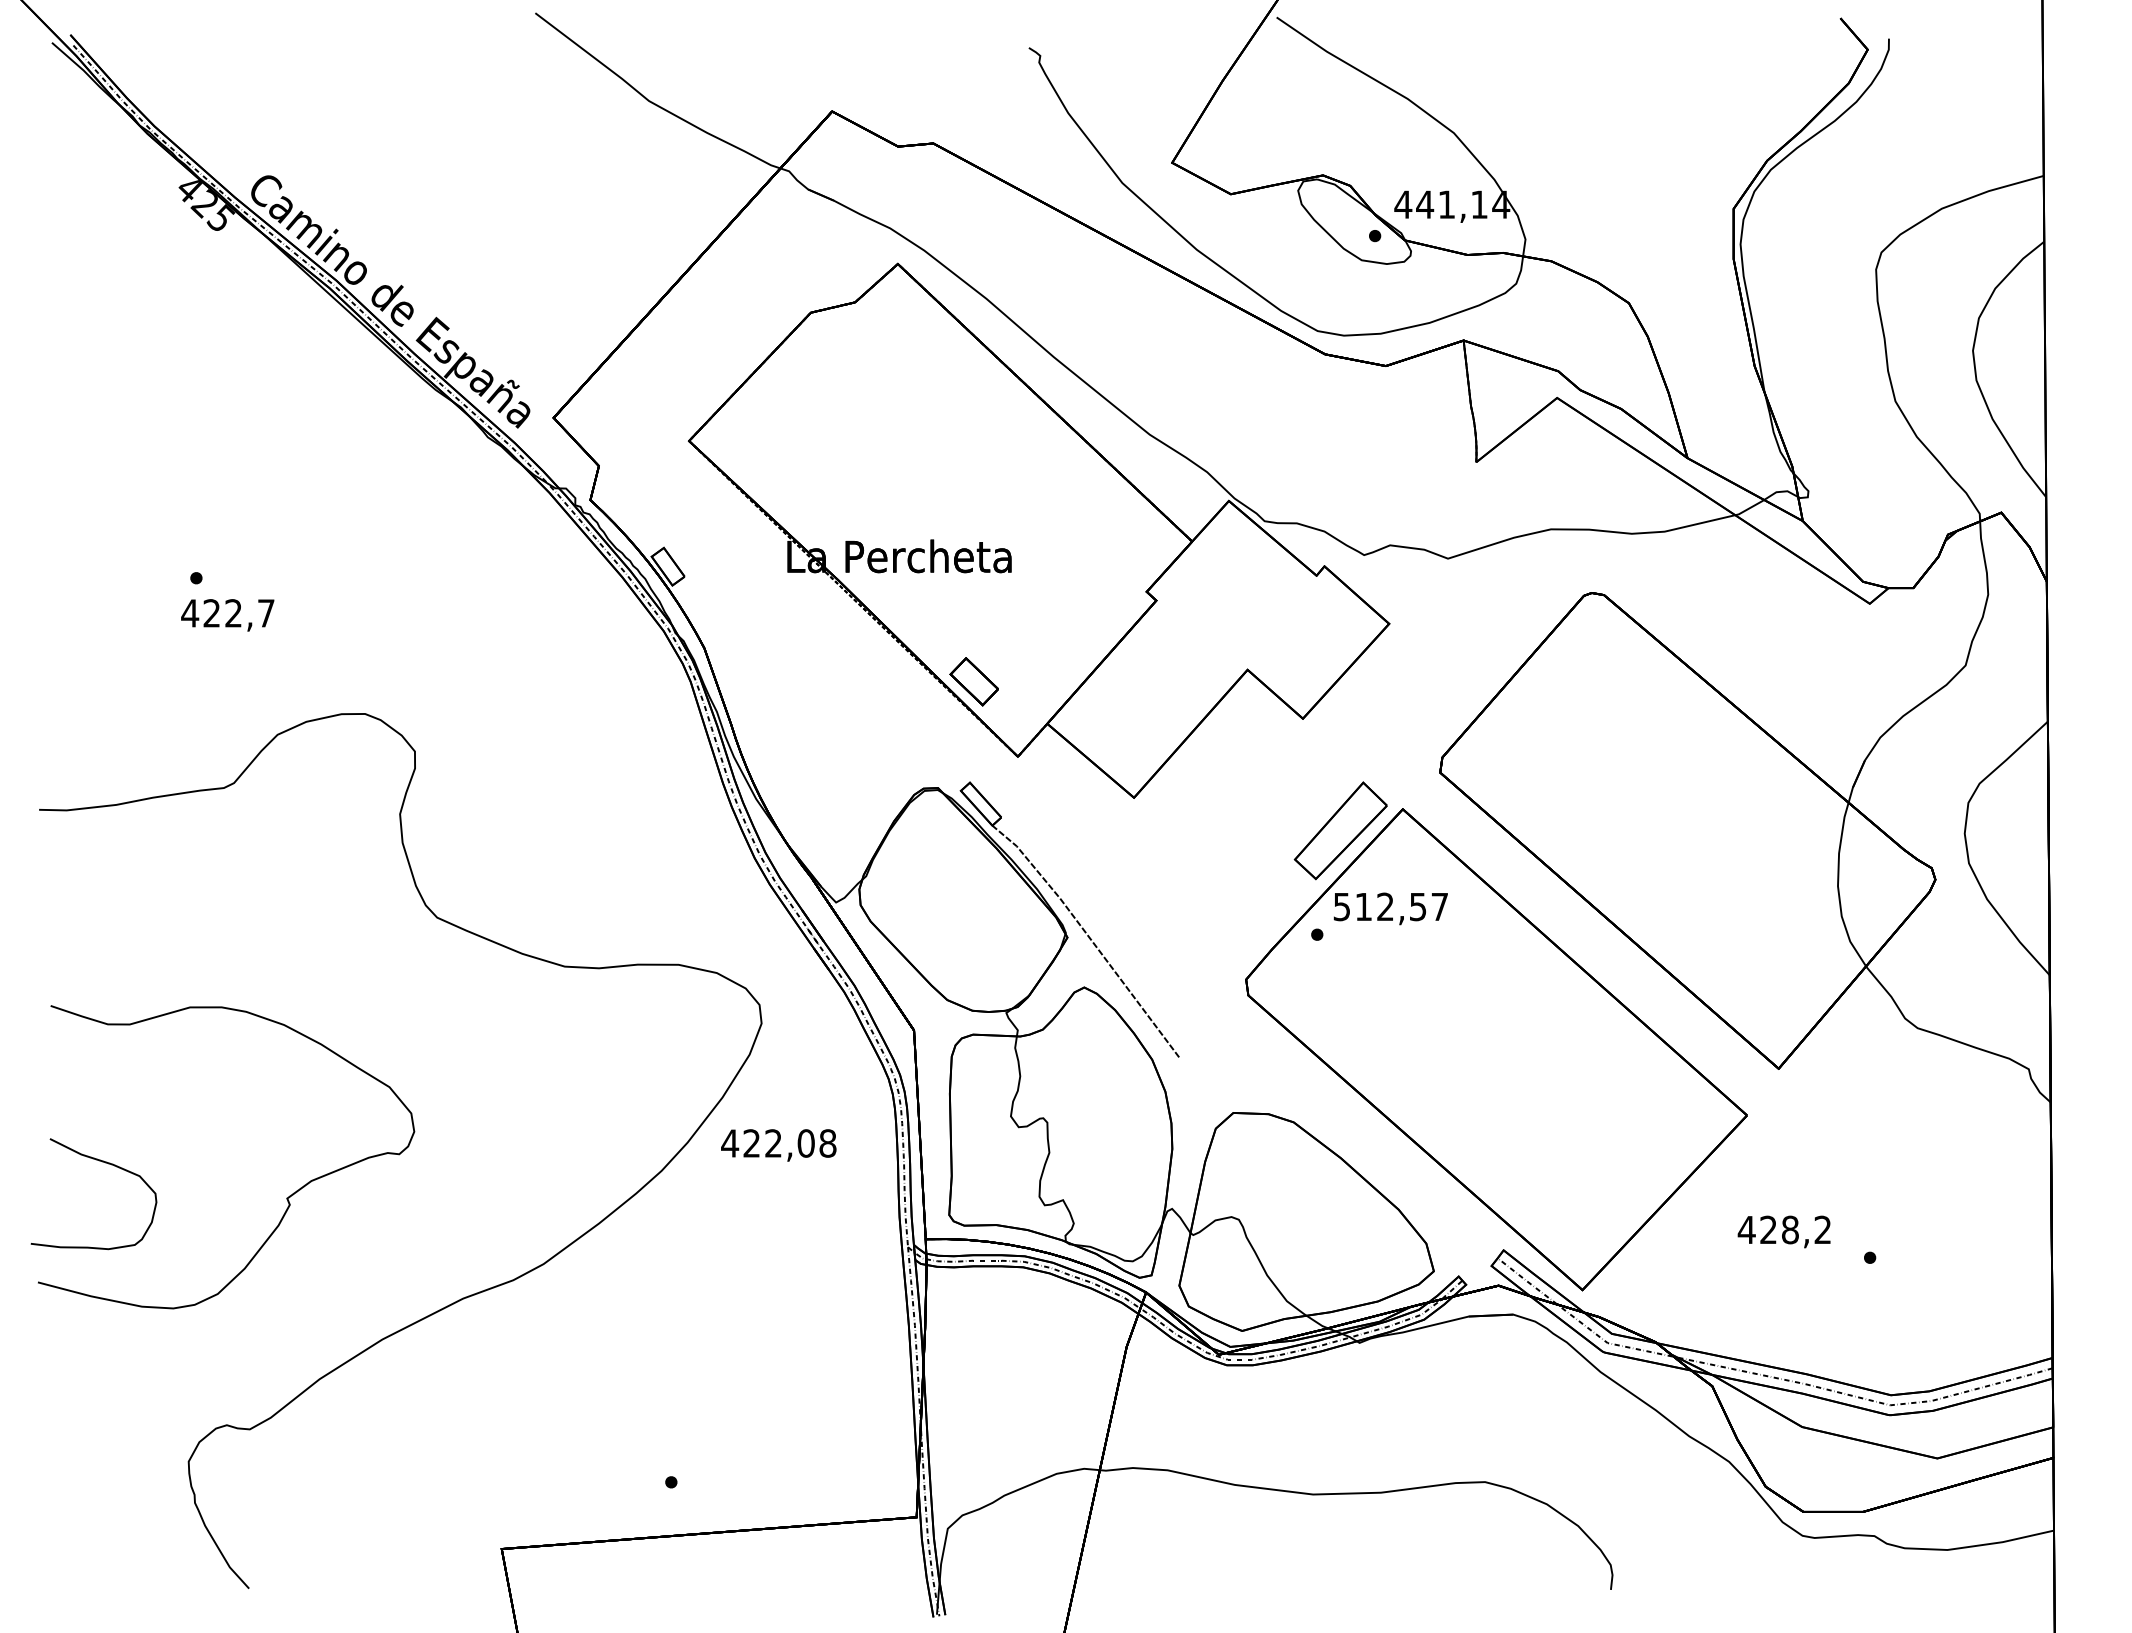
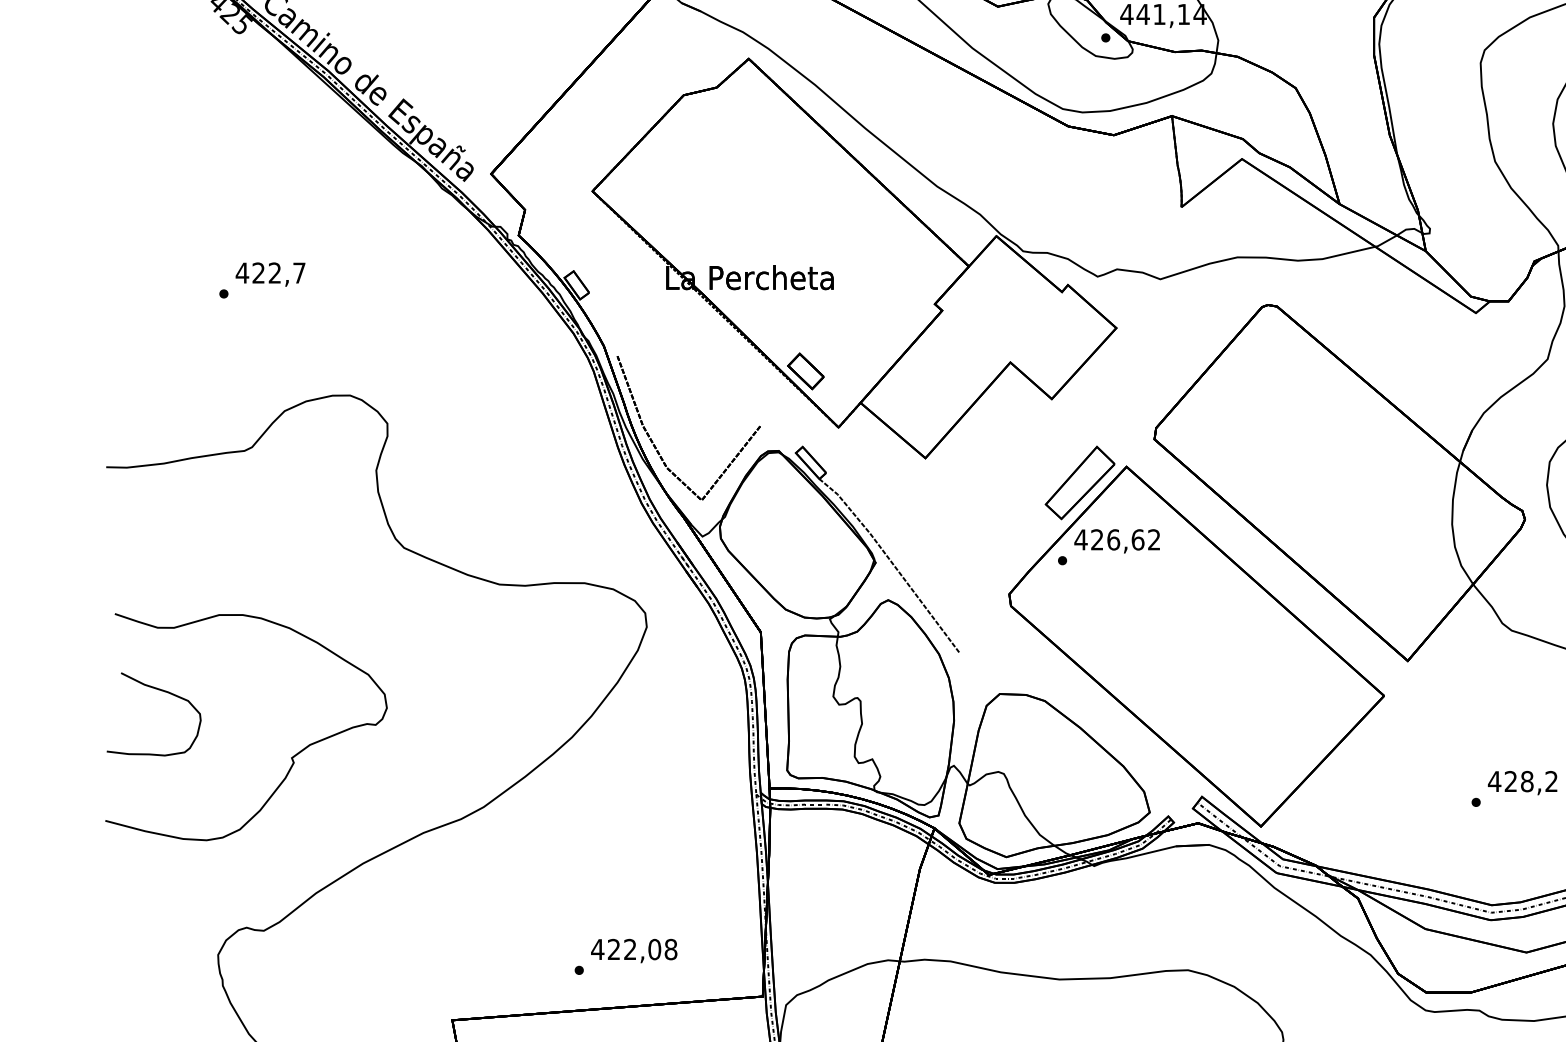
text: (227, 615) -> (270, 274), moved
part: (773, 781) -> (655, 446), added
text: (1389, 906) -> (1116, 539), 512,57 -> 426,62
text: (778, 1145) -> (634, 951), moved
curve: (102, 1162) -> (160, 690), moved
text: (1783, 1231) -> (1522, 782), moved

